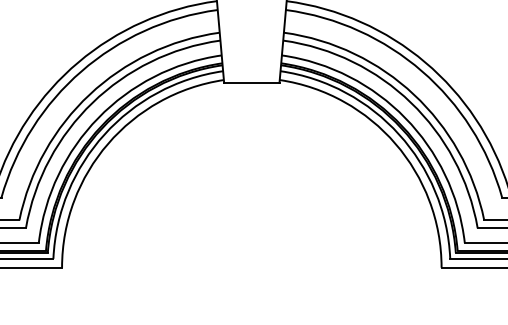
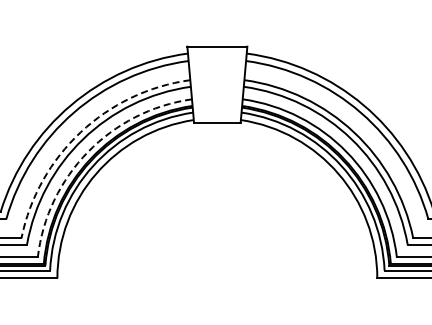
arc: (89, 94) -> (80, 132), solid -> dashed
arc: (97, 118) -> (87, 152), solid -> dashed

